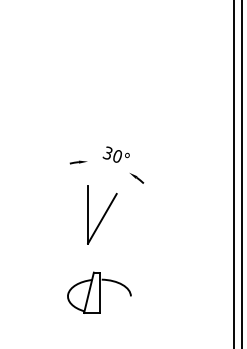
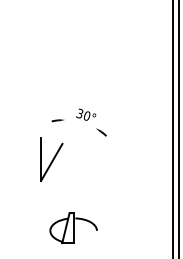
part: (101, 214) -> (51, 159), moved
part: (99, 293) -> (73, 228), moved

